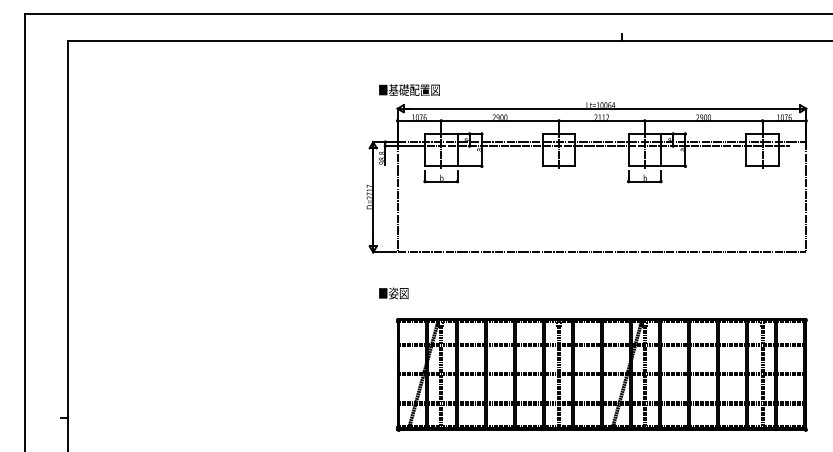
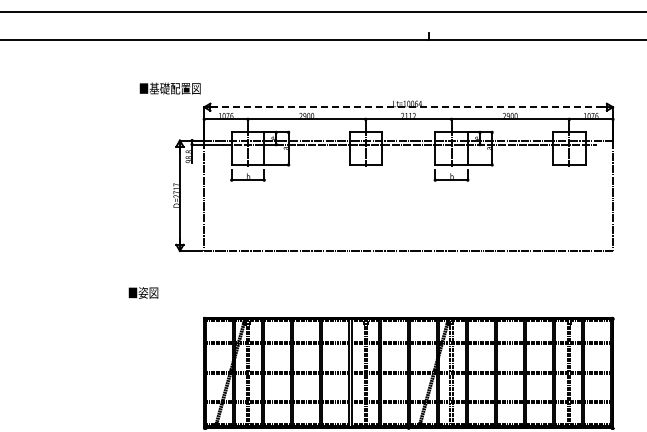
text: (409, 89) -> (170, 88), moved
line: (602, 108) -> (409, 107), solid -> dashed
text: (393, 293) -> (143, 293), moved

